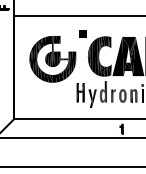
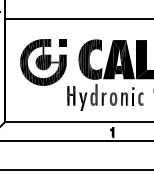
part: (82, 33) -> (62, 42), moved

